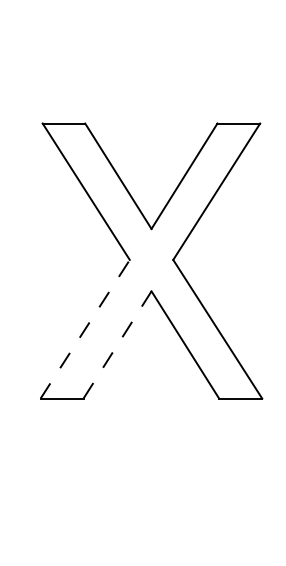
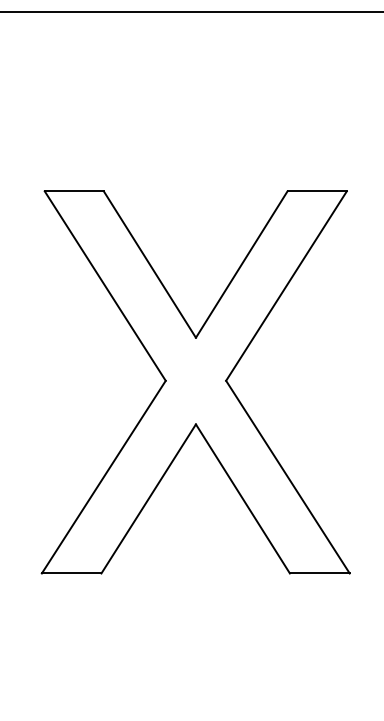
line: (85, 328) -> (104, 476), dashed -> solid
line: (117, 344) -> (148, 498), dashed -> solid

